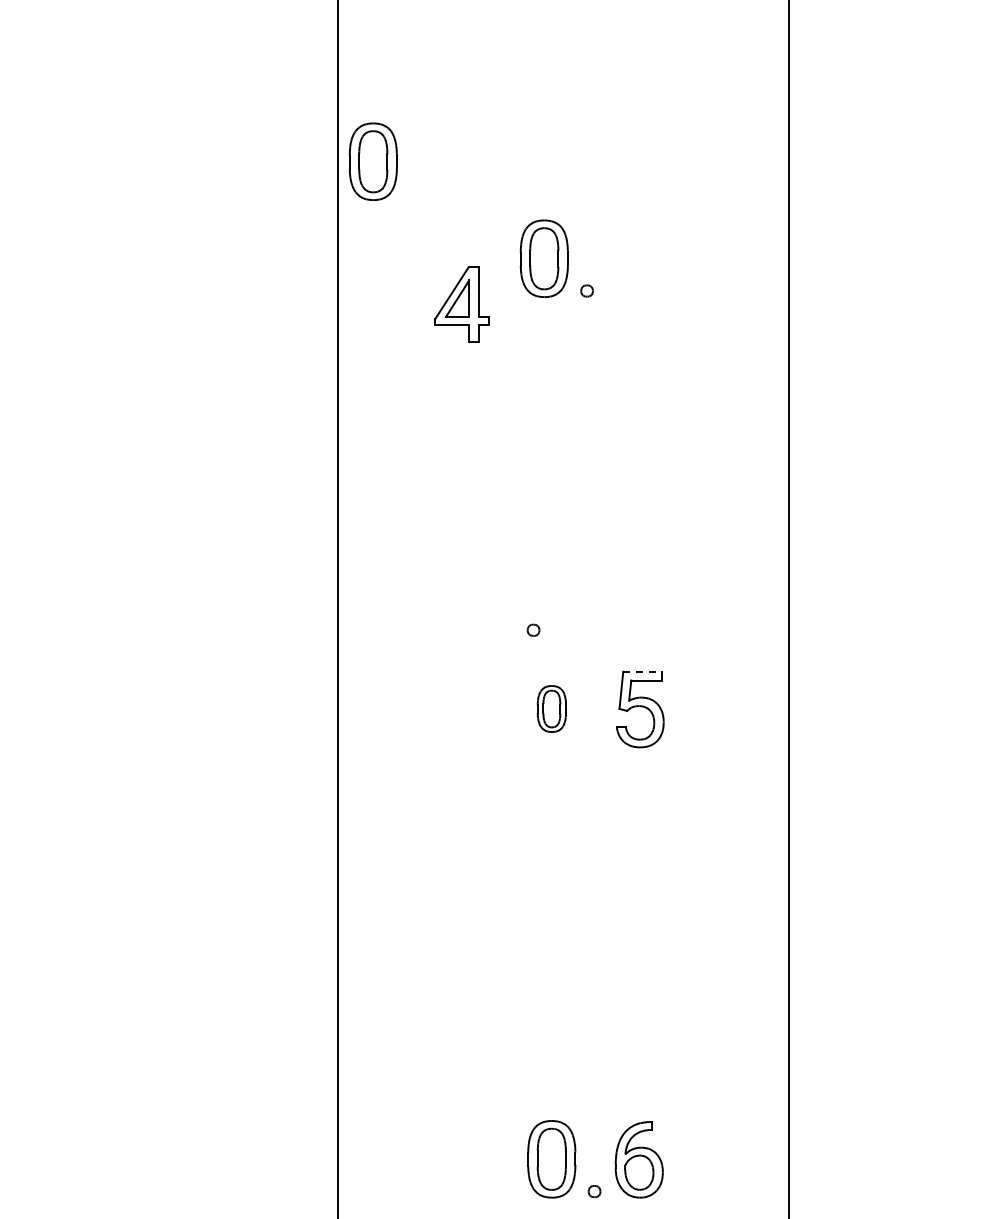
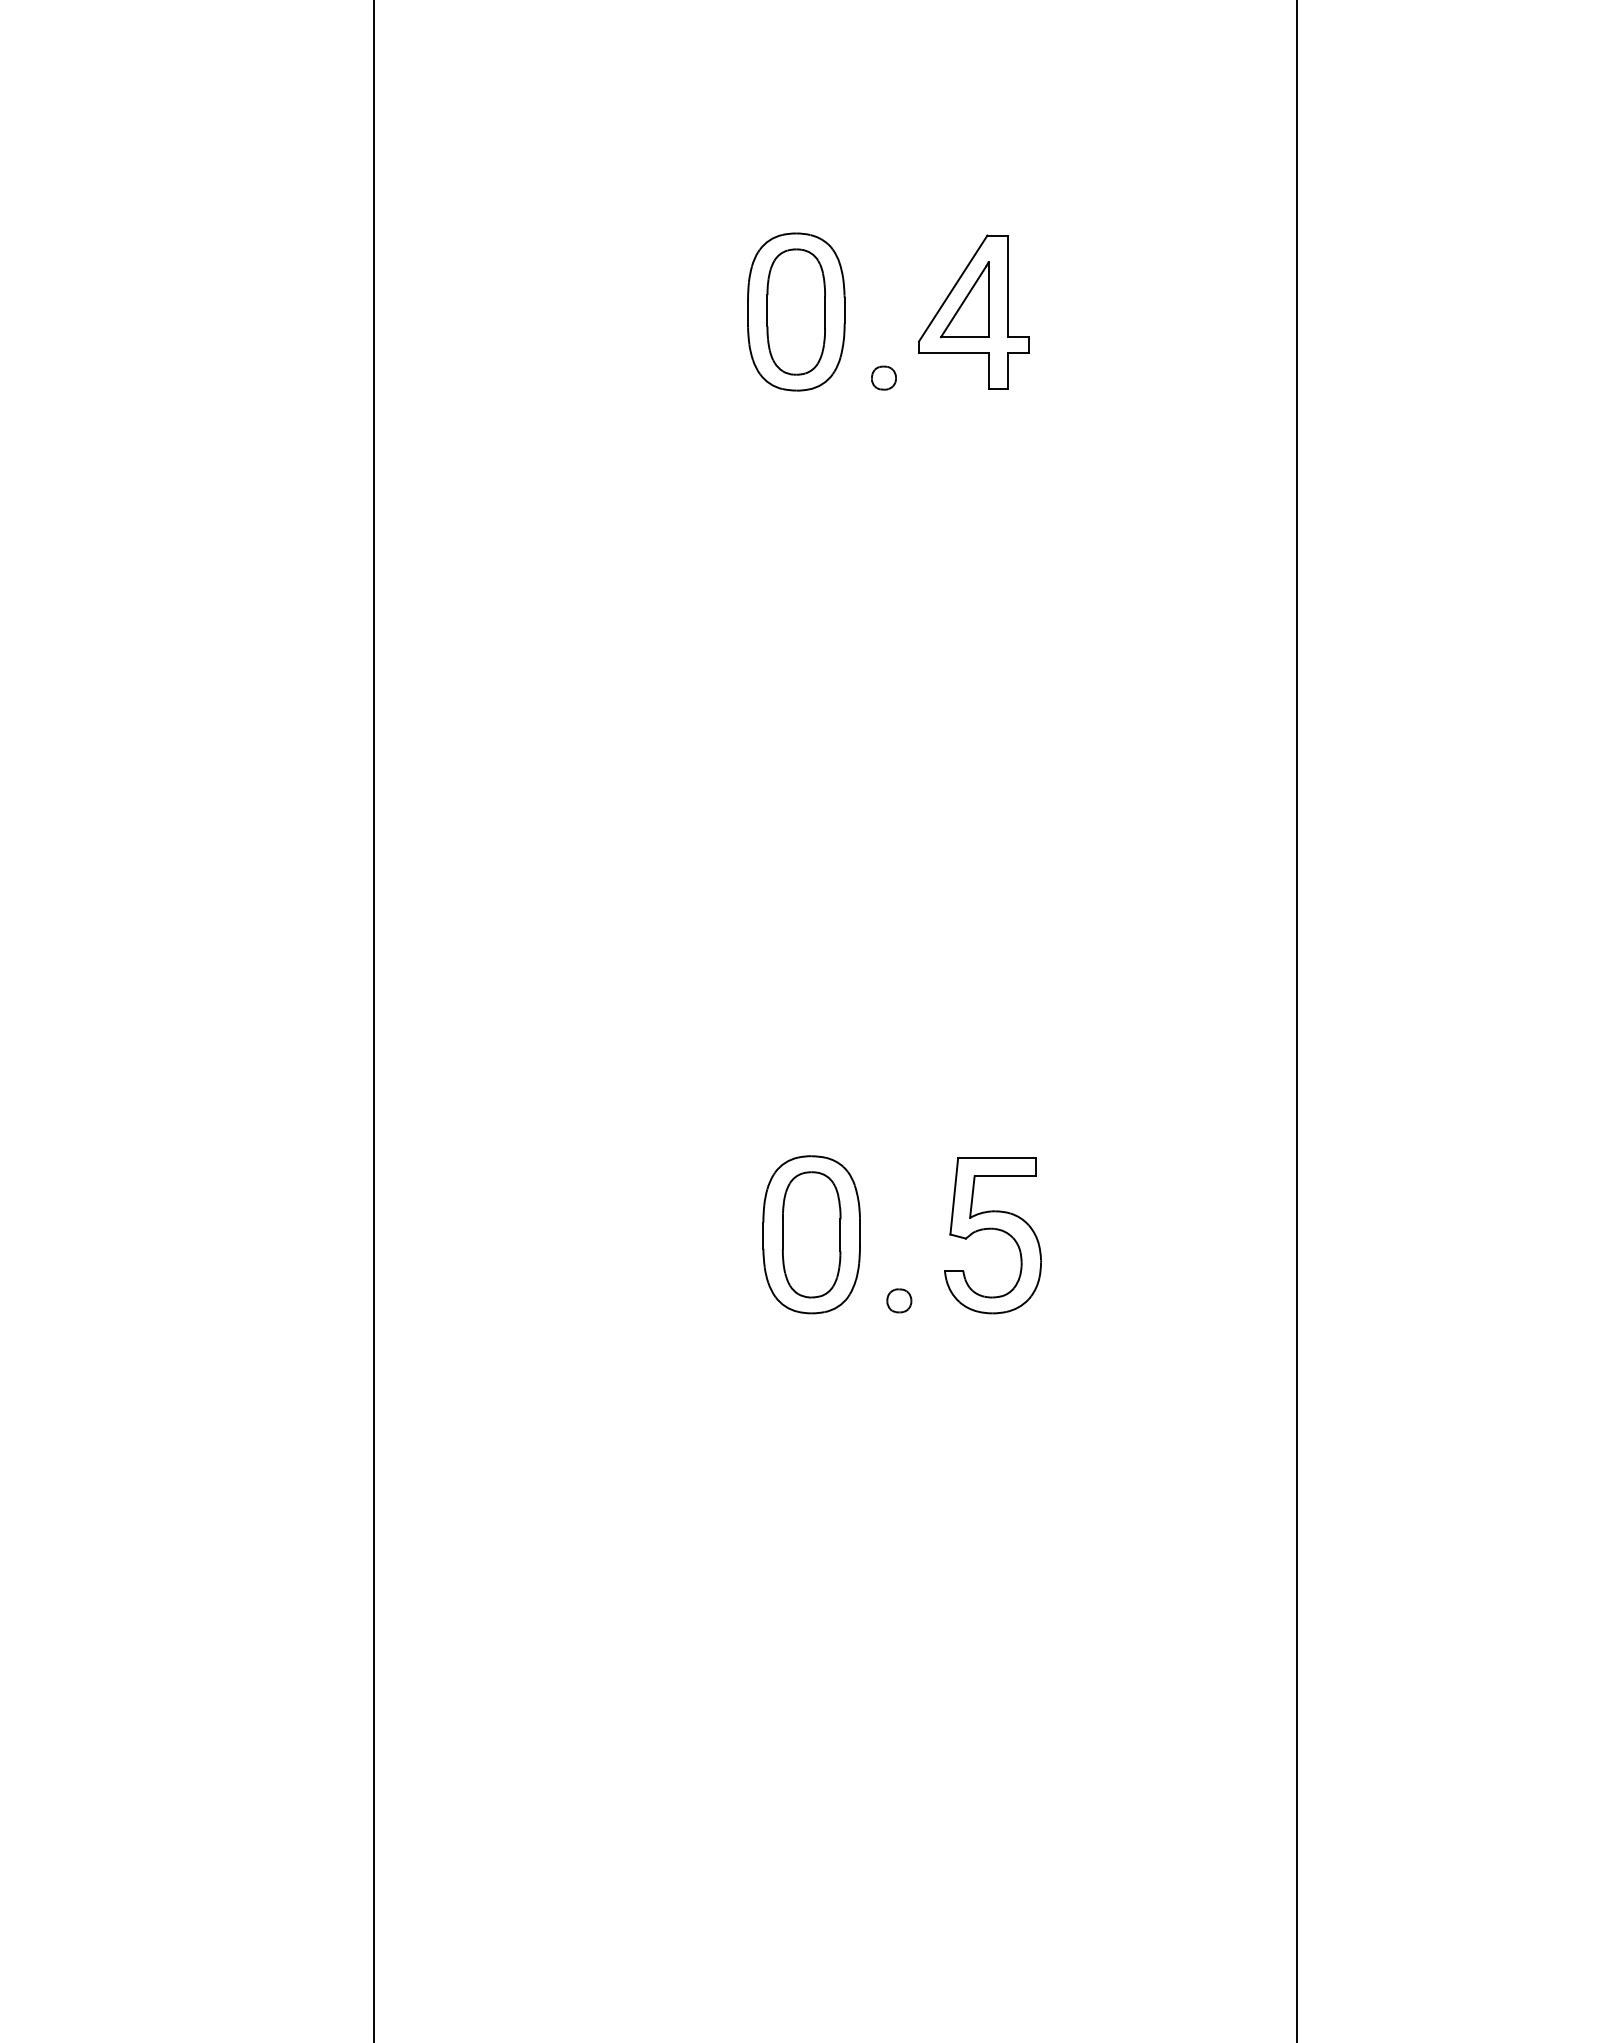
part: (372, 161) -> (444, 112), removed
part: (461, 304) -> (972, 311), moved
part: (533, 629) -> (899, 1299), moved
line: (642, 671) -> (997, 1157), dashed -> solid
part: (551, 708) -> (811, 1233), size x1.67

